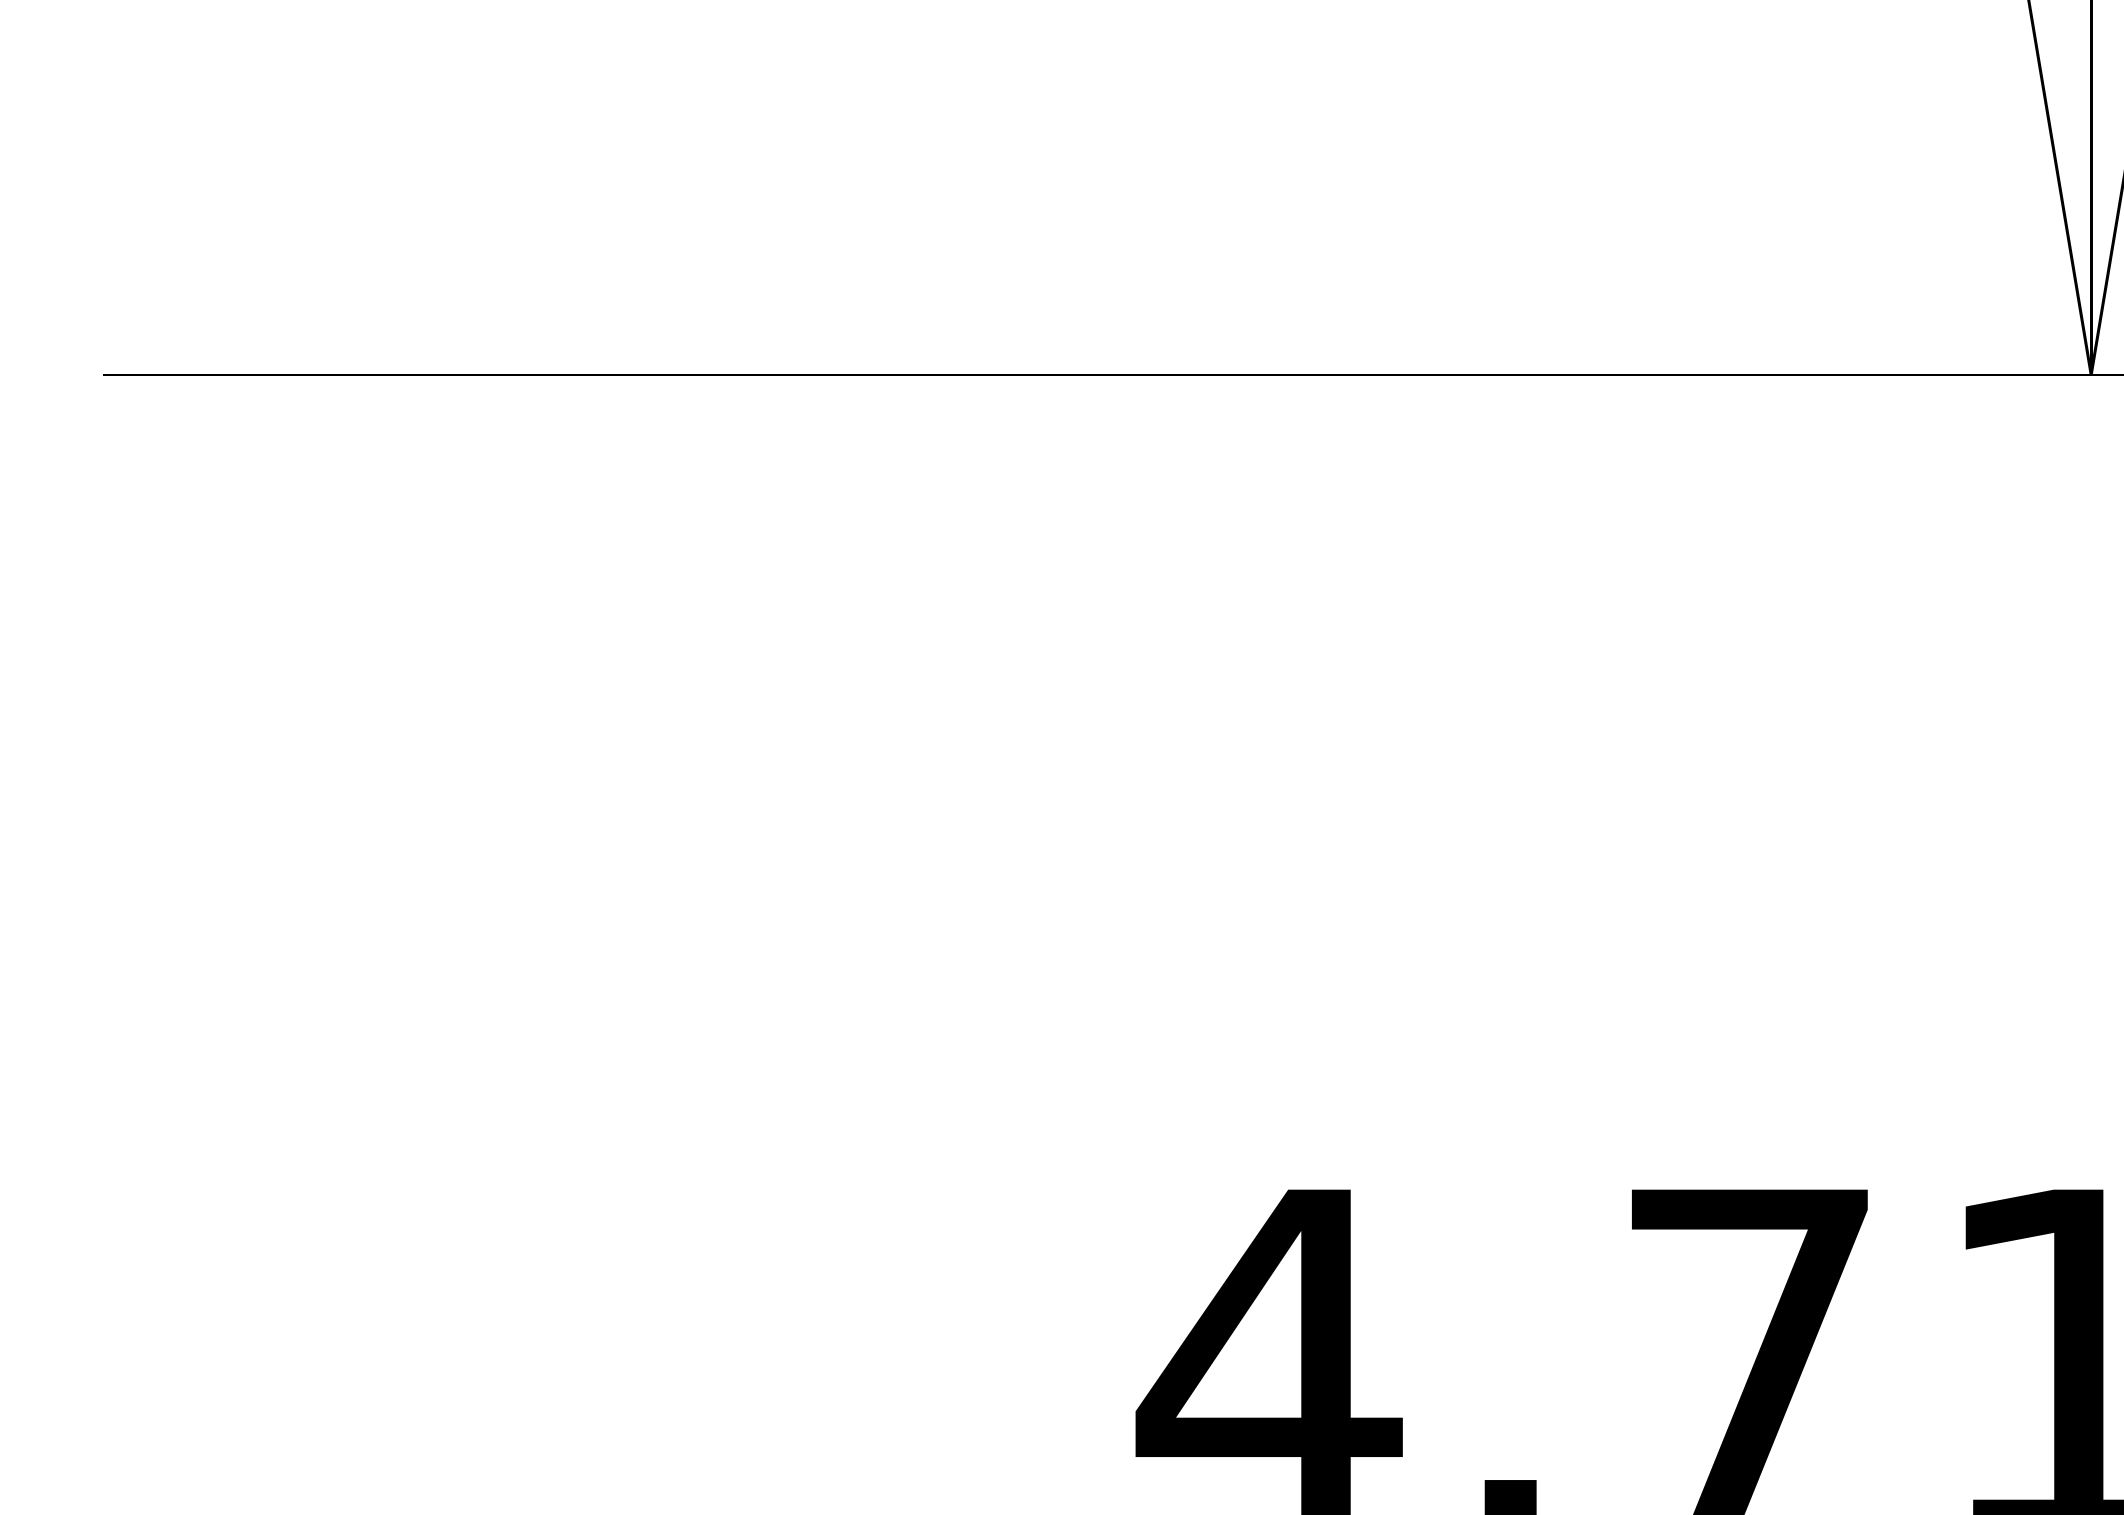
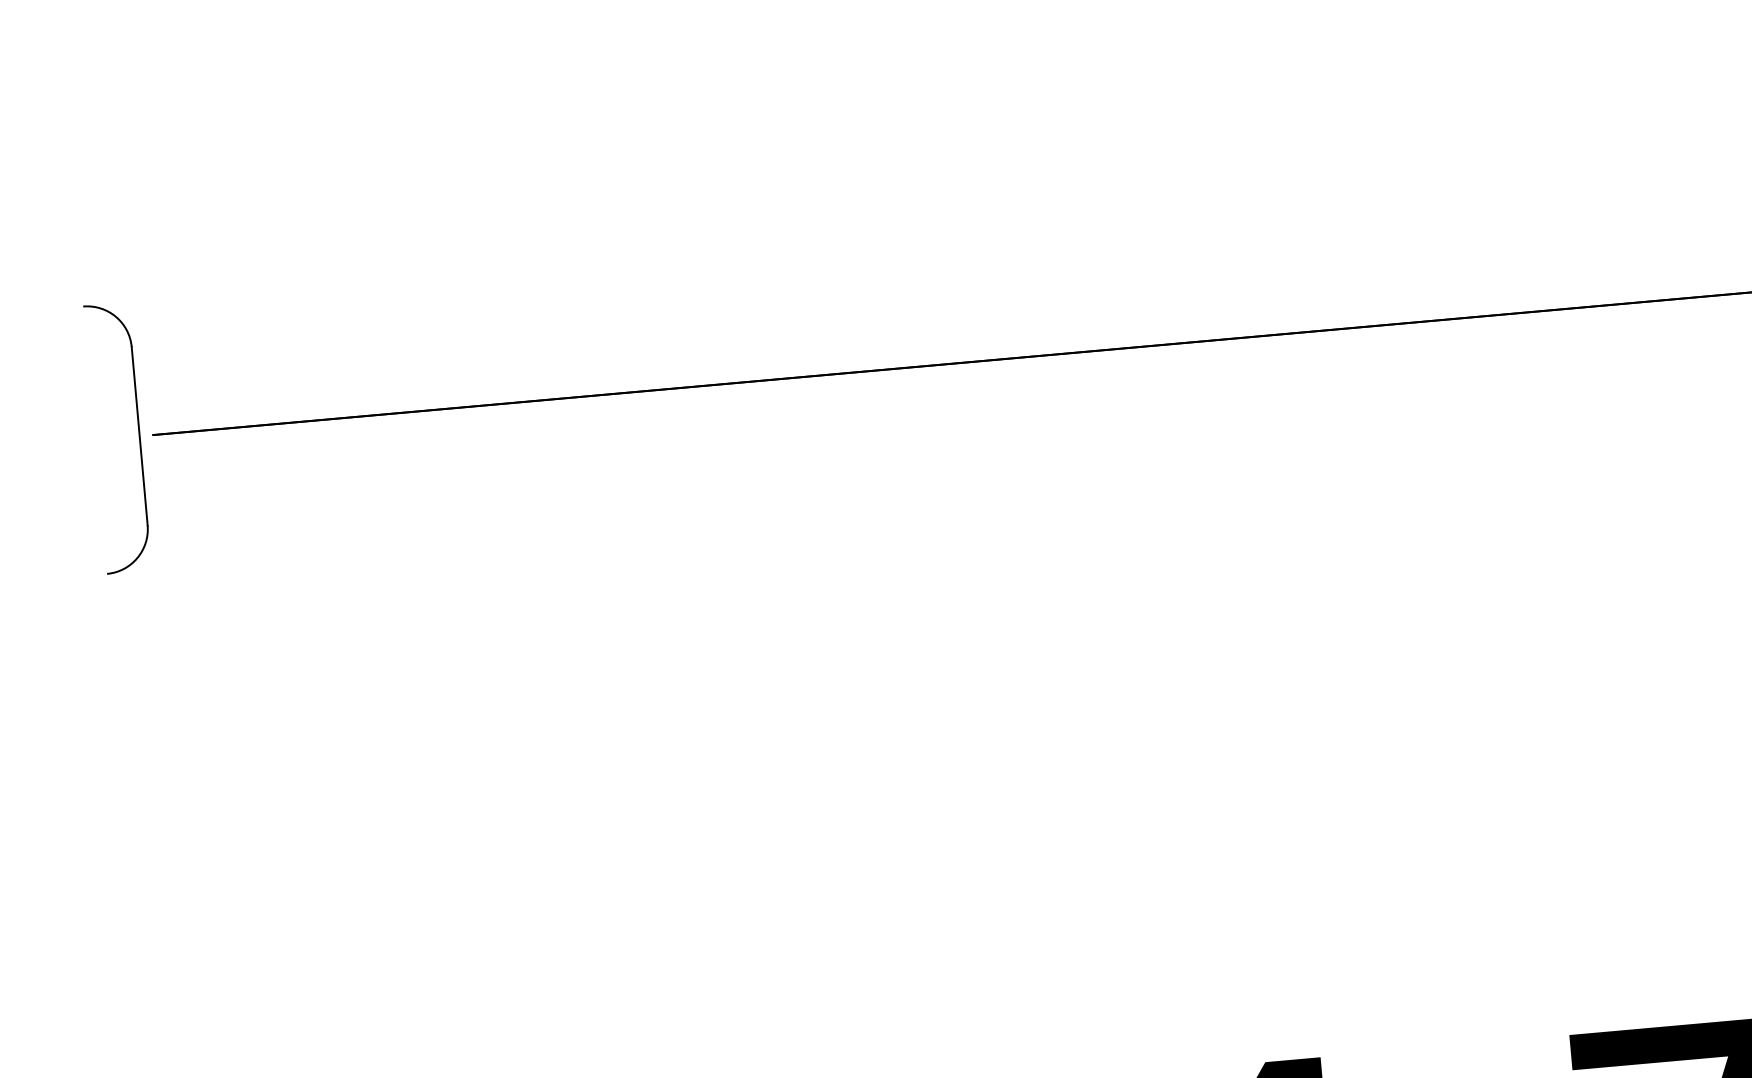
part: (87, 374) -> (138, 435), added

